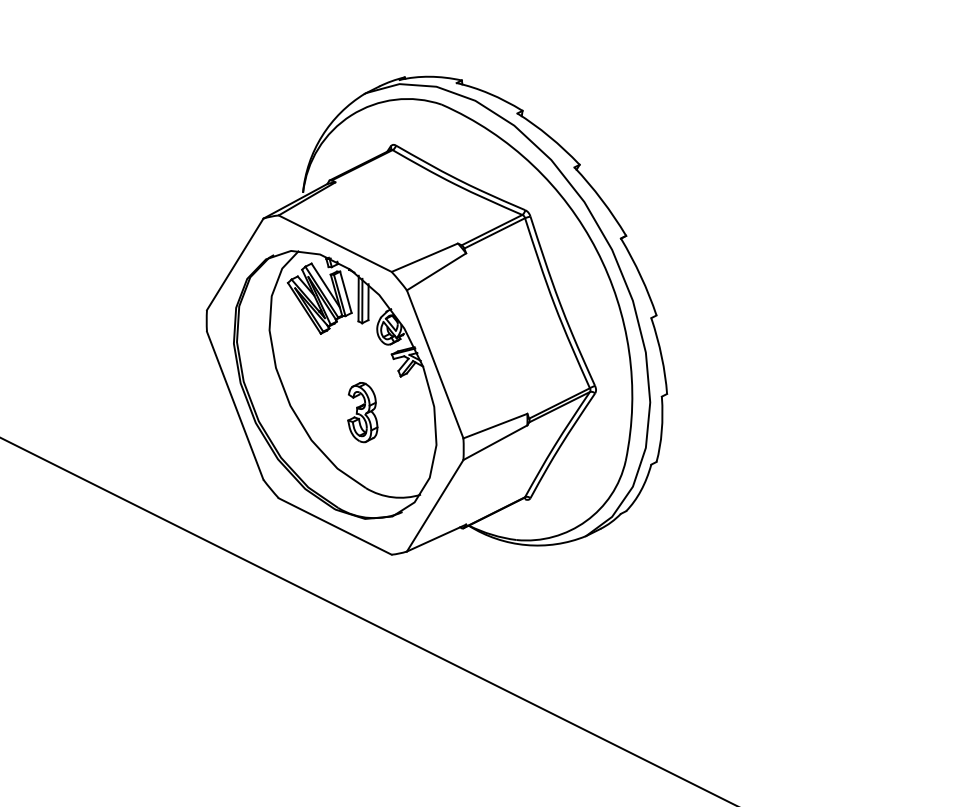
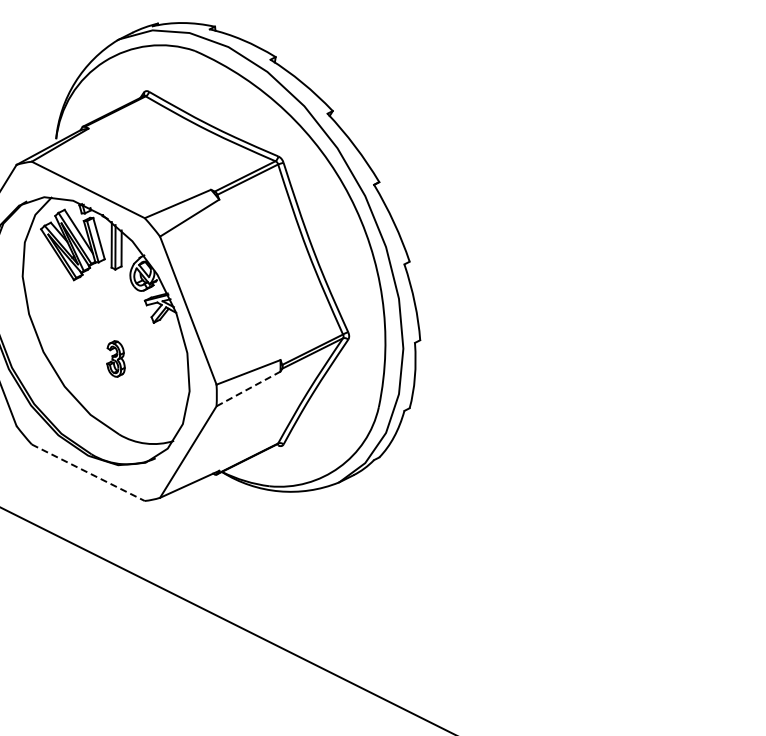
part: (362, 412) -> (115, 358), size x0.6
line: (495, 442) -> (248, 388), solid -> dashed
line: (335, 526) -> (88, 472), solid -> dashed

